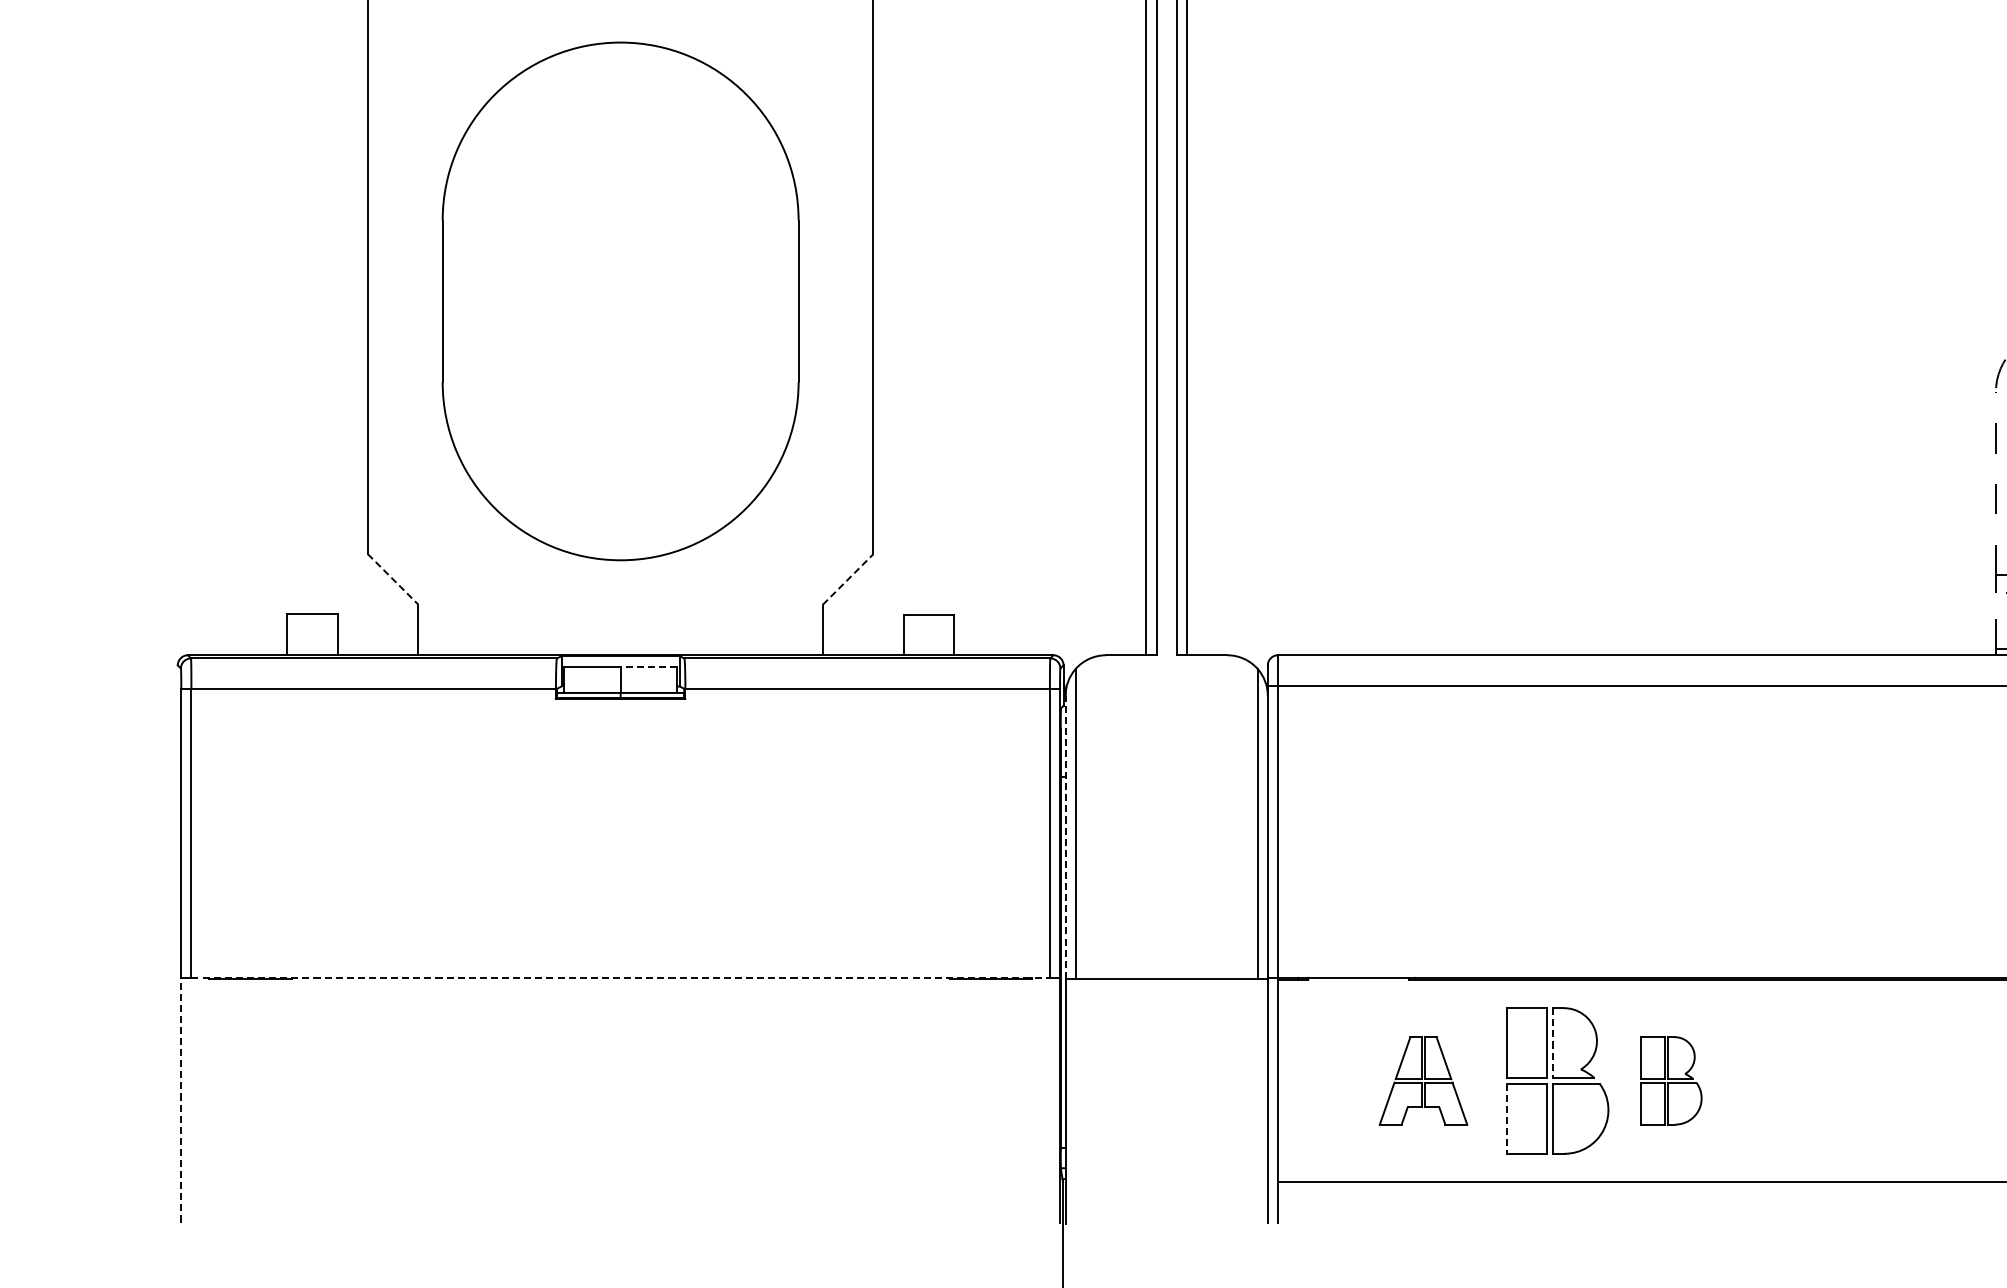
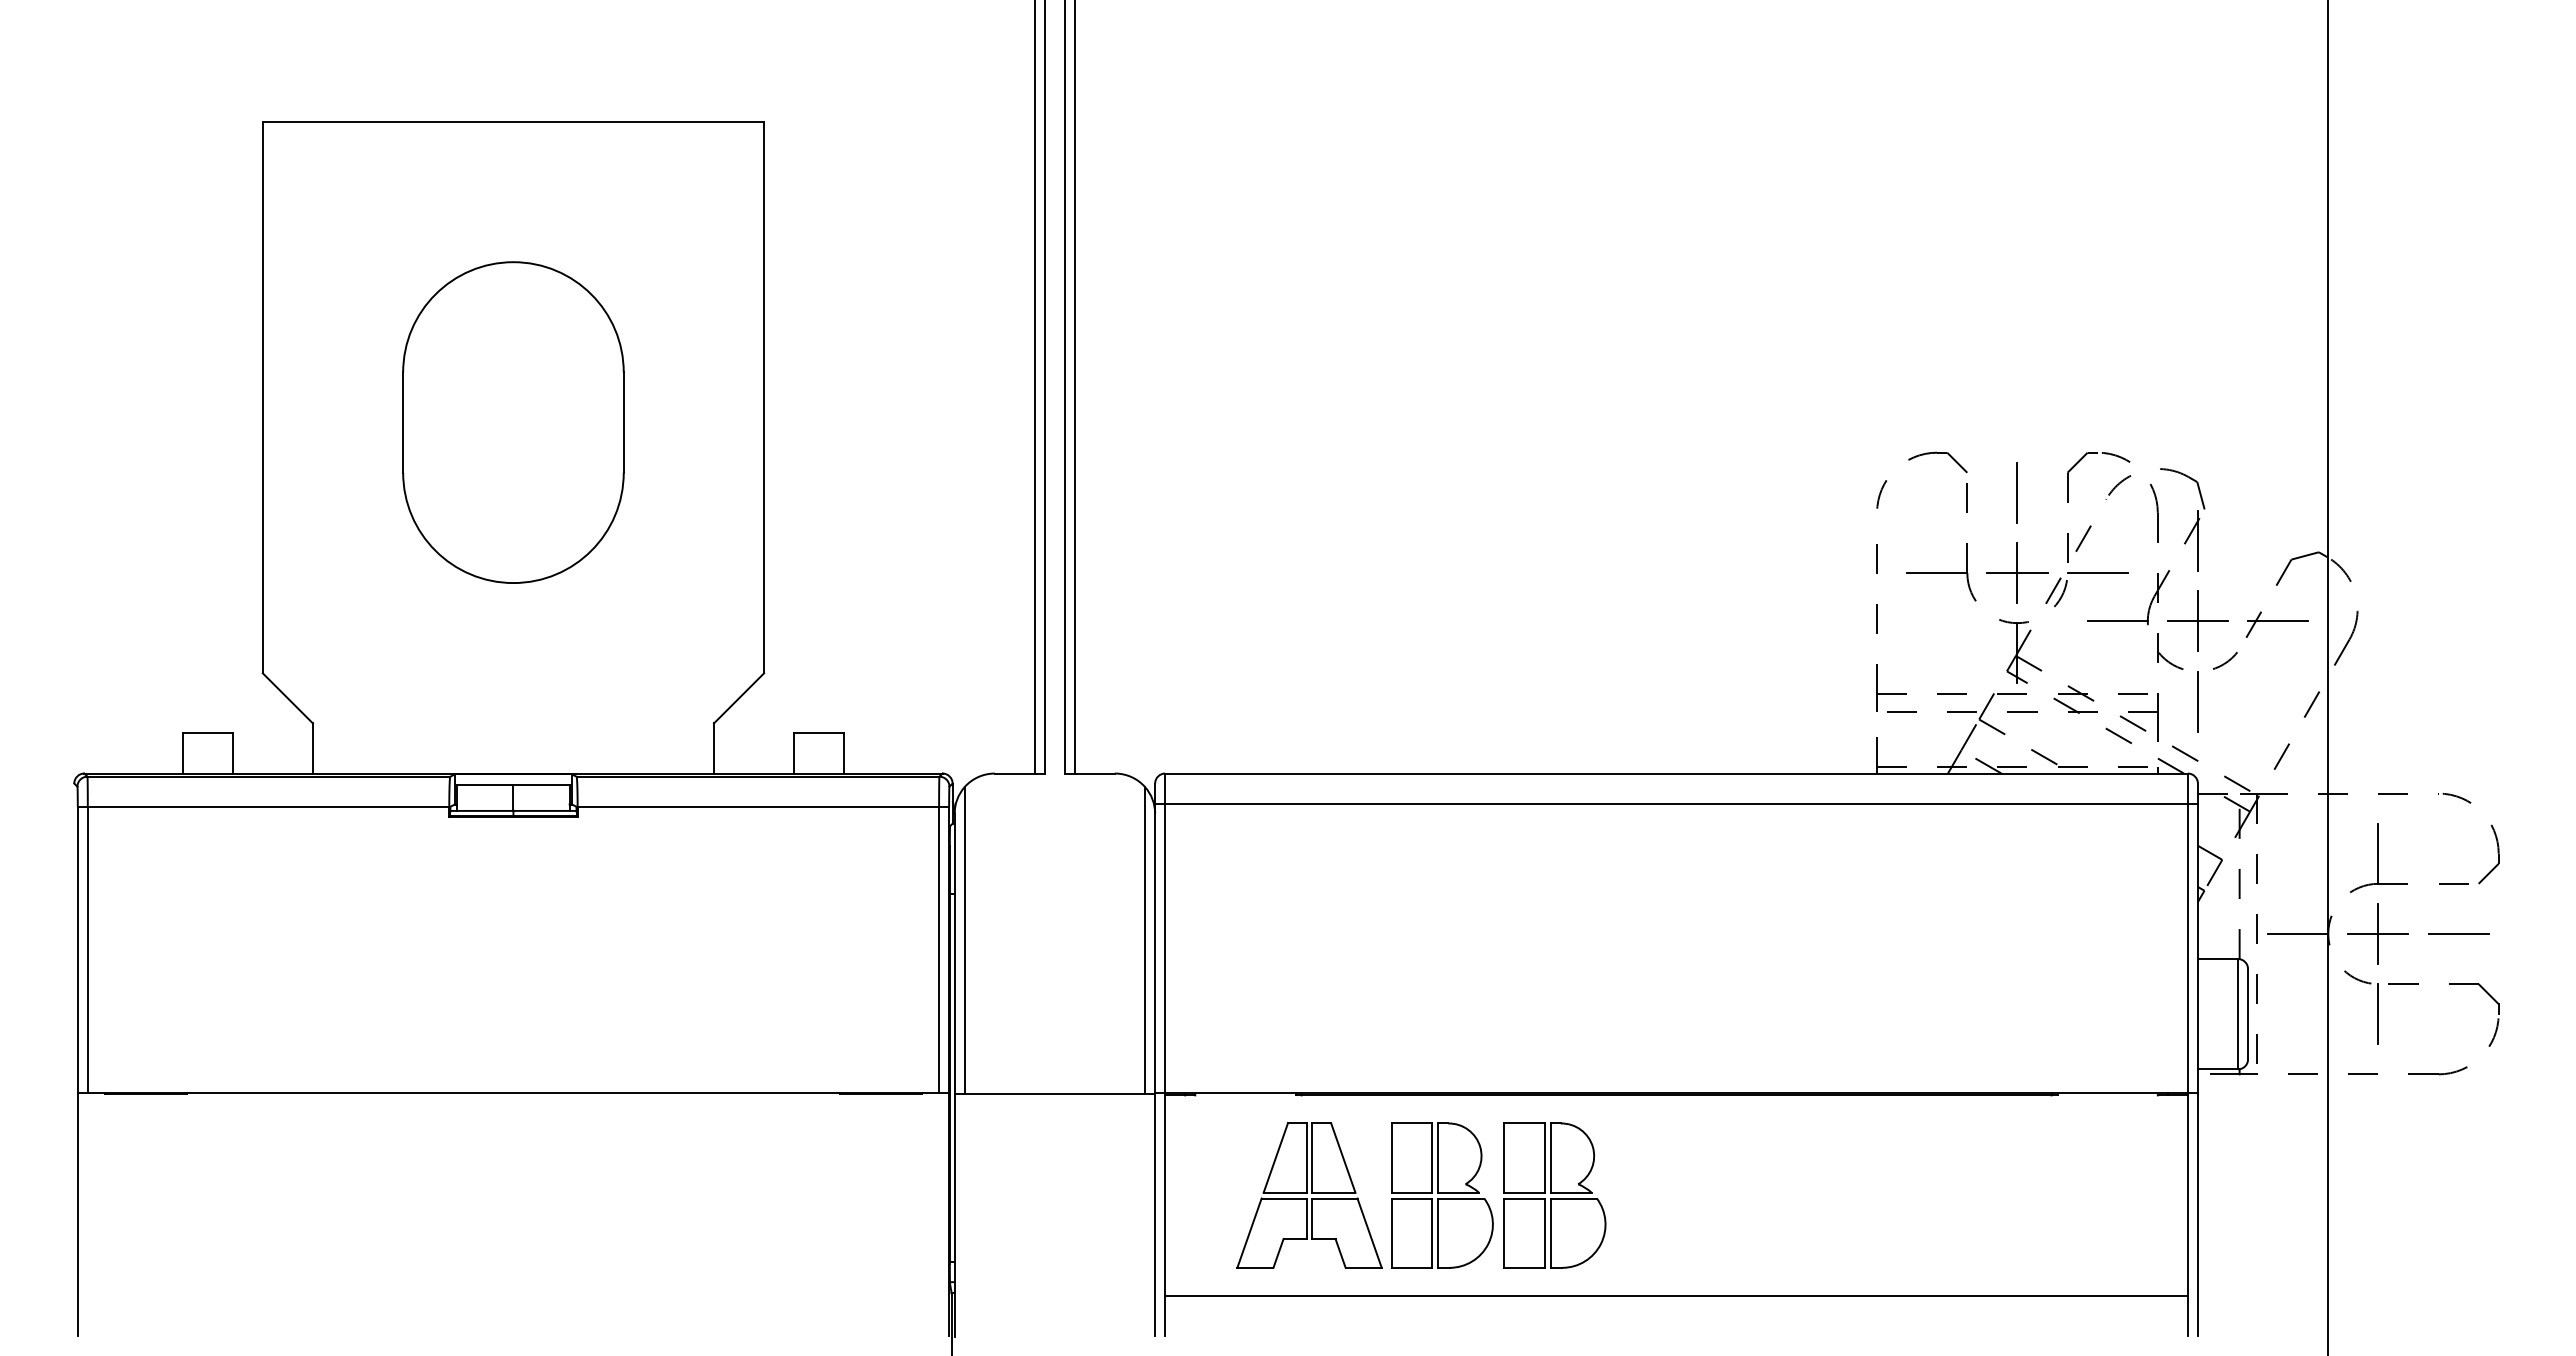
part: (620, 301) -> (513, 422), size x0.62
line: (393, 579) -> (288, 698), dashed -> solid
line: (848, 579) -> (739, 698), dashed -> solid
line: (648, 667) -> (541, 785), dashed -> solid
line: (1065, 836) -> (954, 953), dashed -> solid
line: (620, 977) -> (513, 1093), dashed -> solid
line: (1553, 1043) -> (1438, 1158), dashed -> solid
part: (1423, 1080) -> (1309, 1195), size x1.67
part: (1670, 1080) -> (1554, 1195), size x1.67
line: (181, 1099) -> (77, 1214), dashed -> solid
line: (1506, 1119) -> (1391, 1233), dashed -> solid

